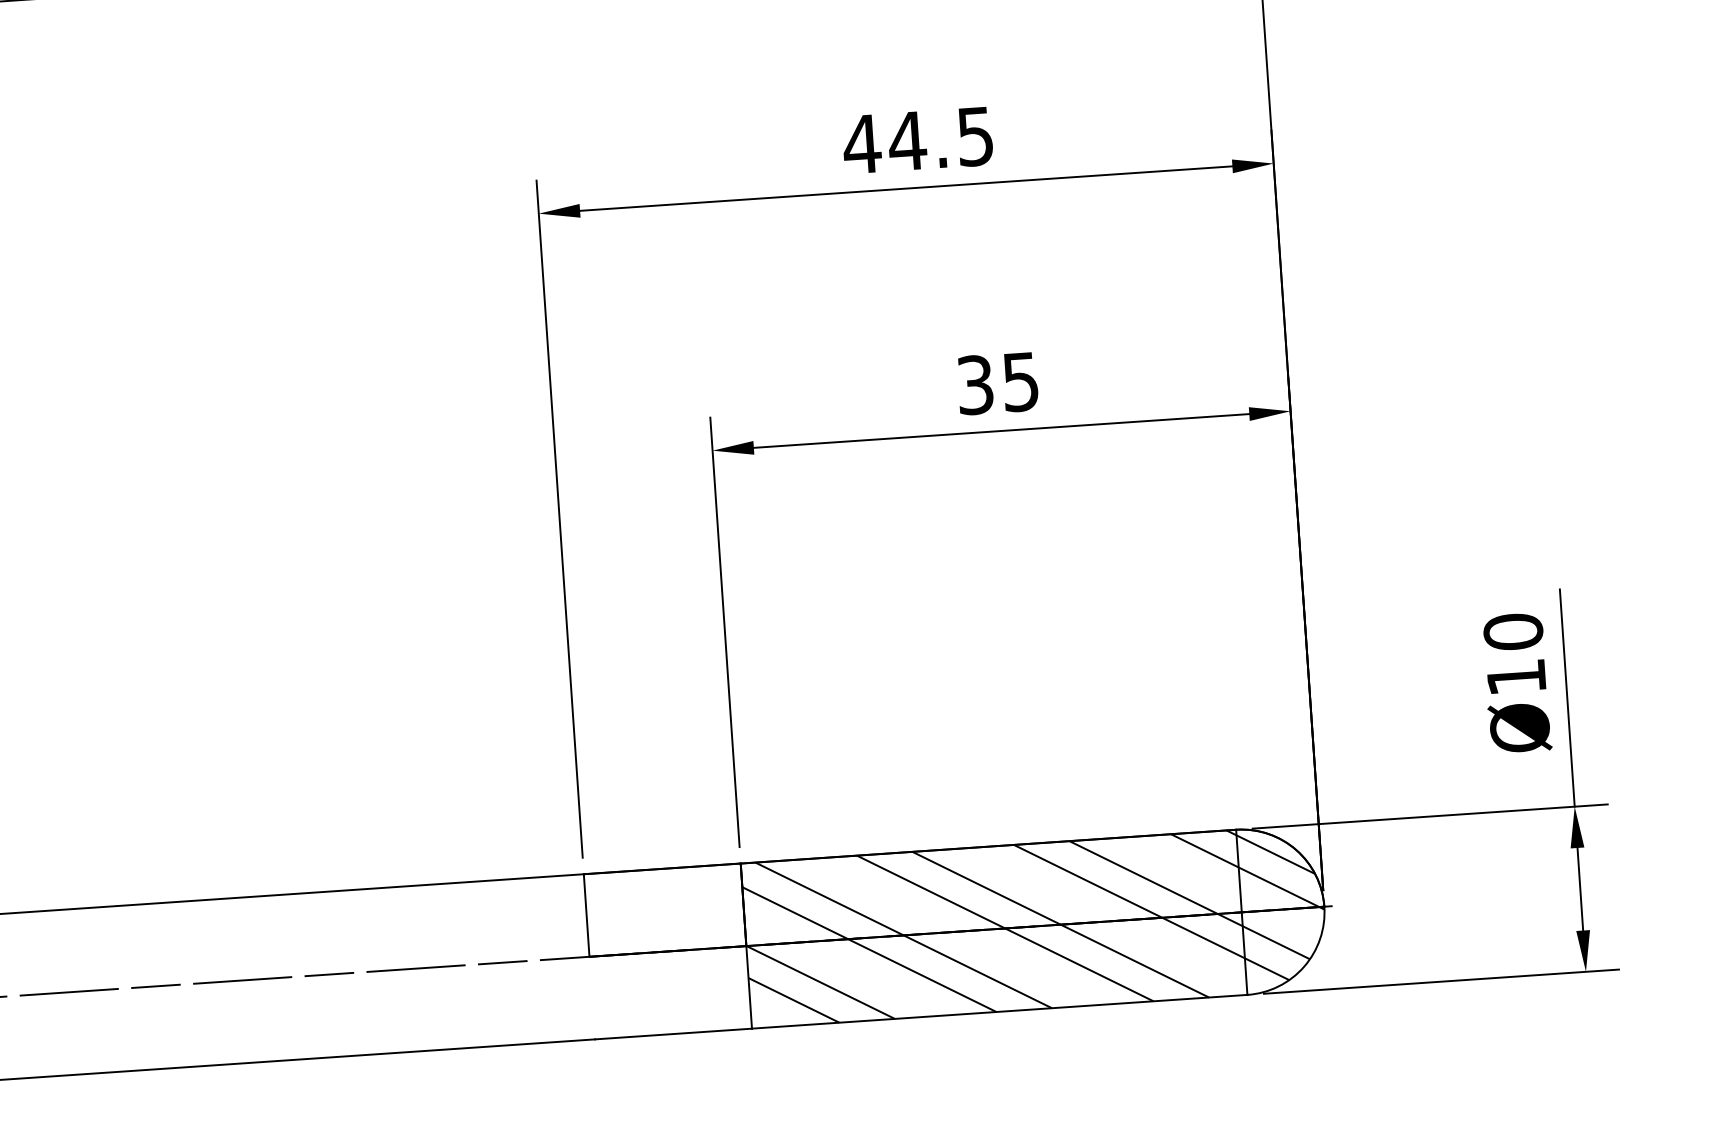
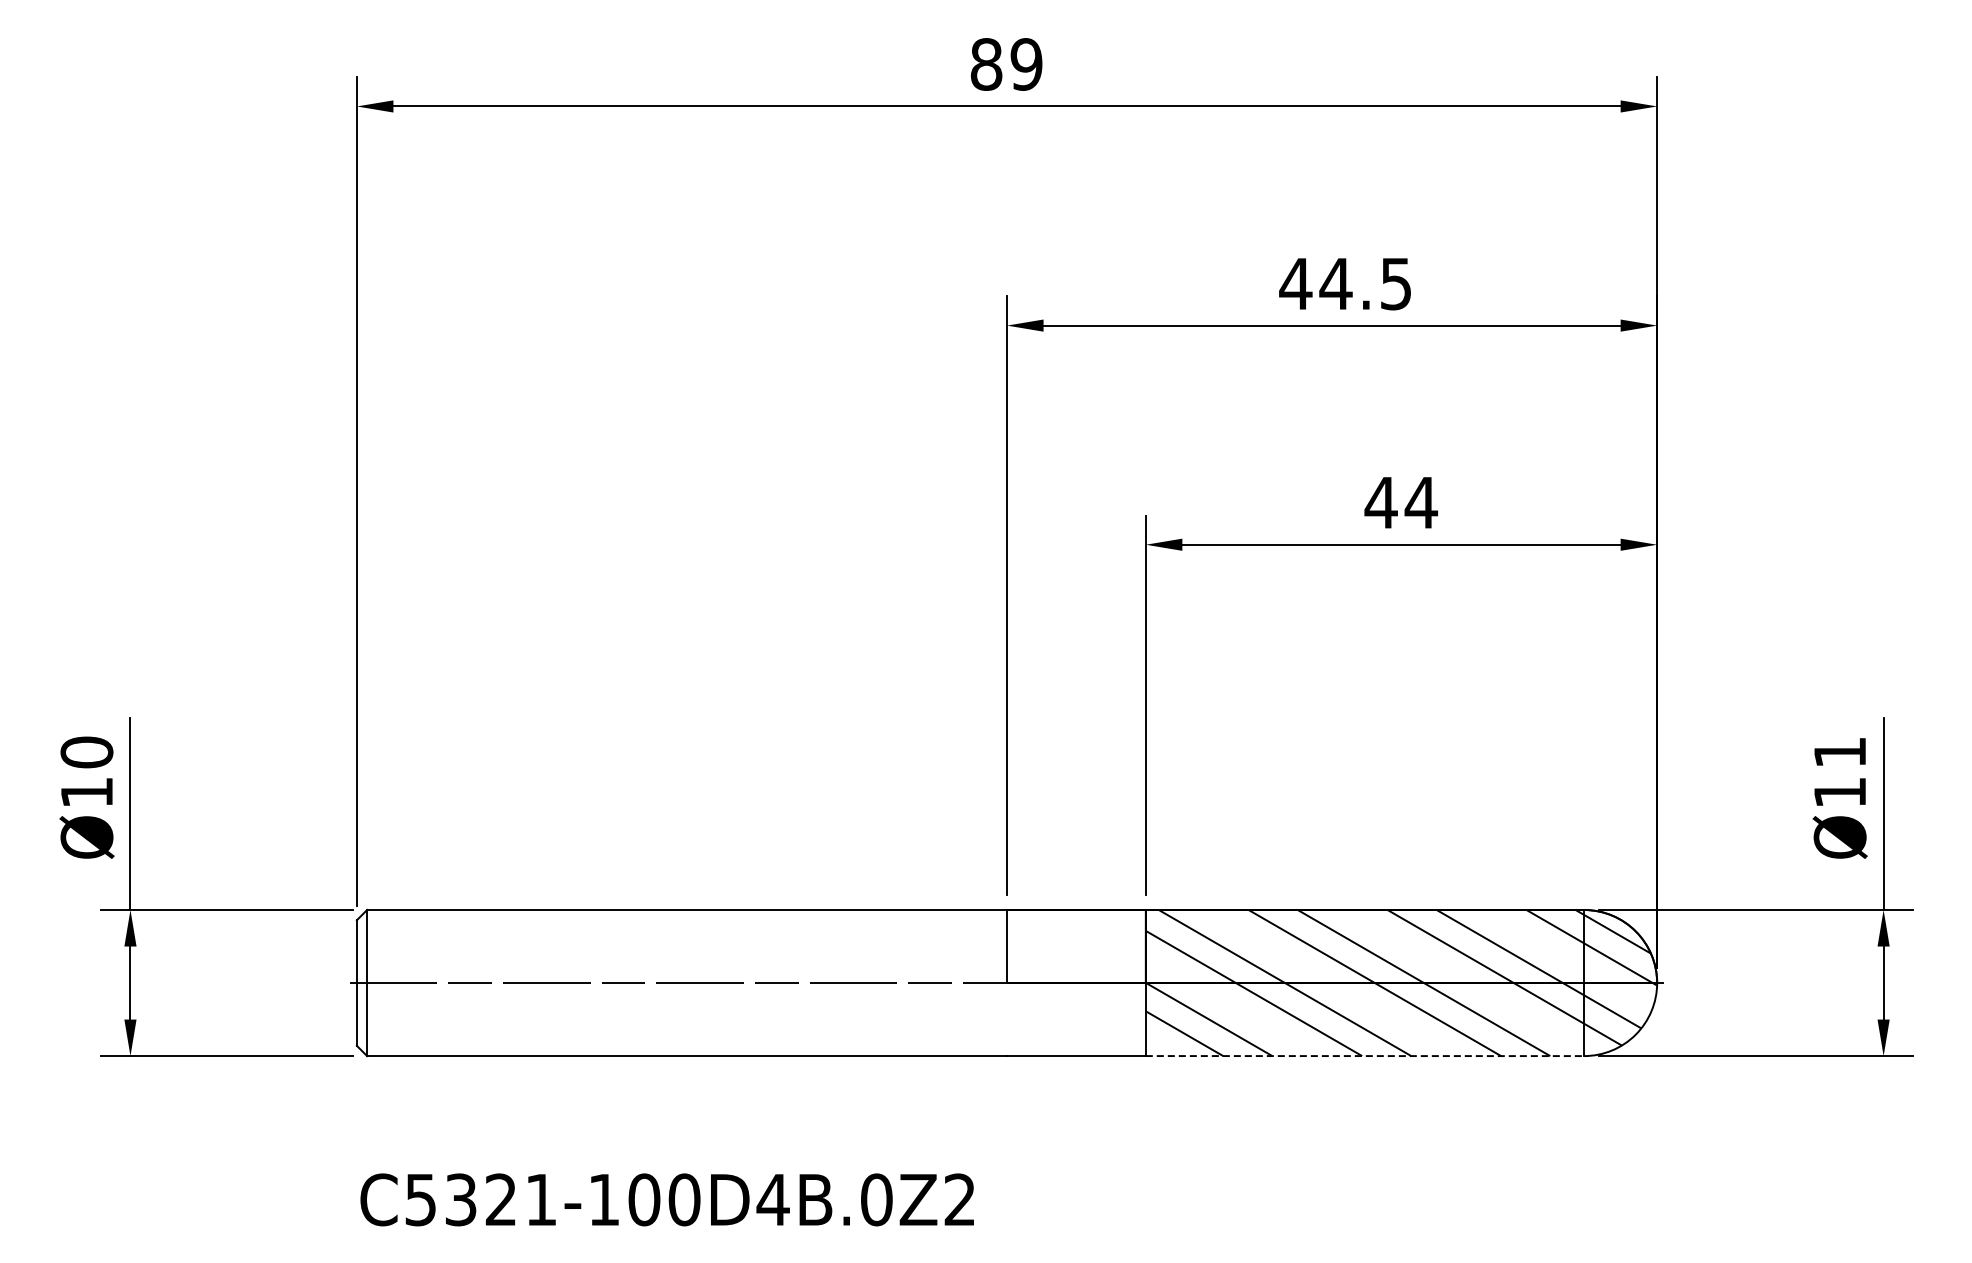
text: (998, 383) -> (1401, 502), 35 -> 44
text: (1512, 632) -> (1839, 752), Ø10 -> Ø11
line: (1000, 1012) -> (1365, 1056), solid -> dashed

